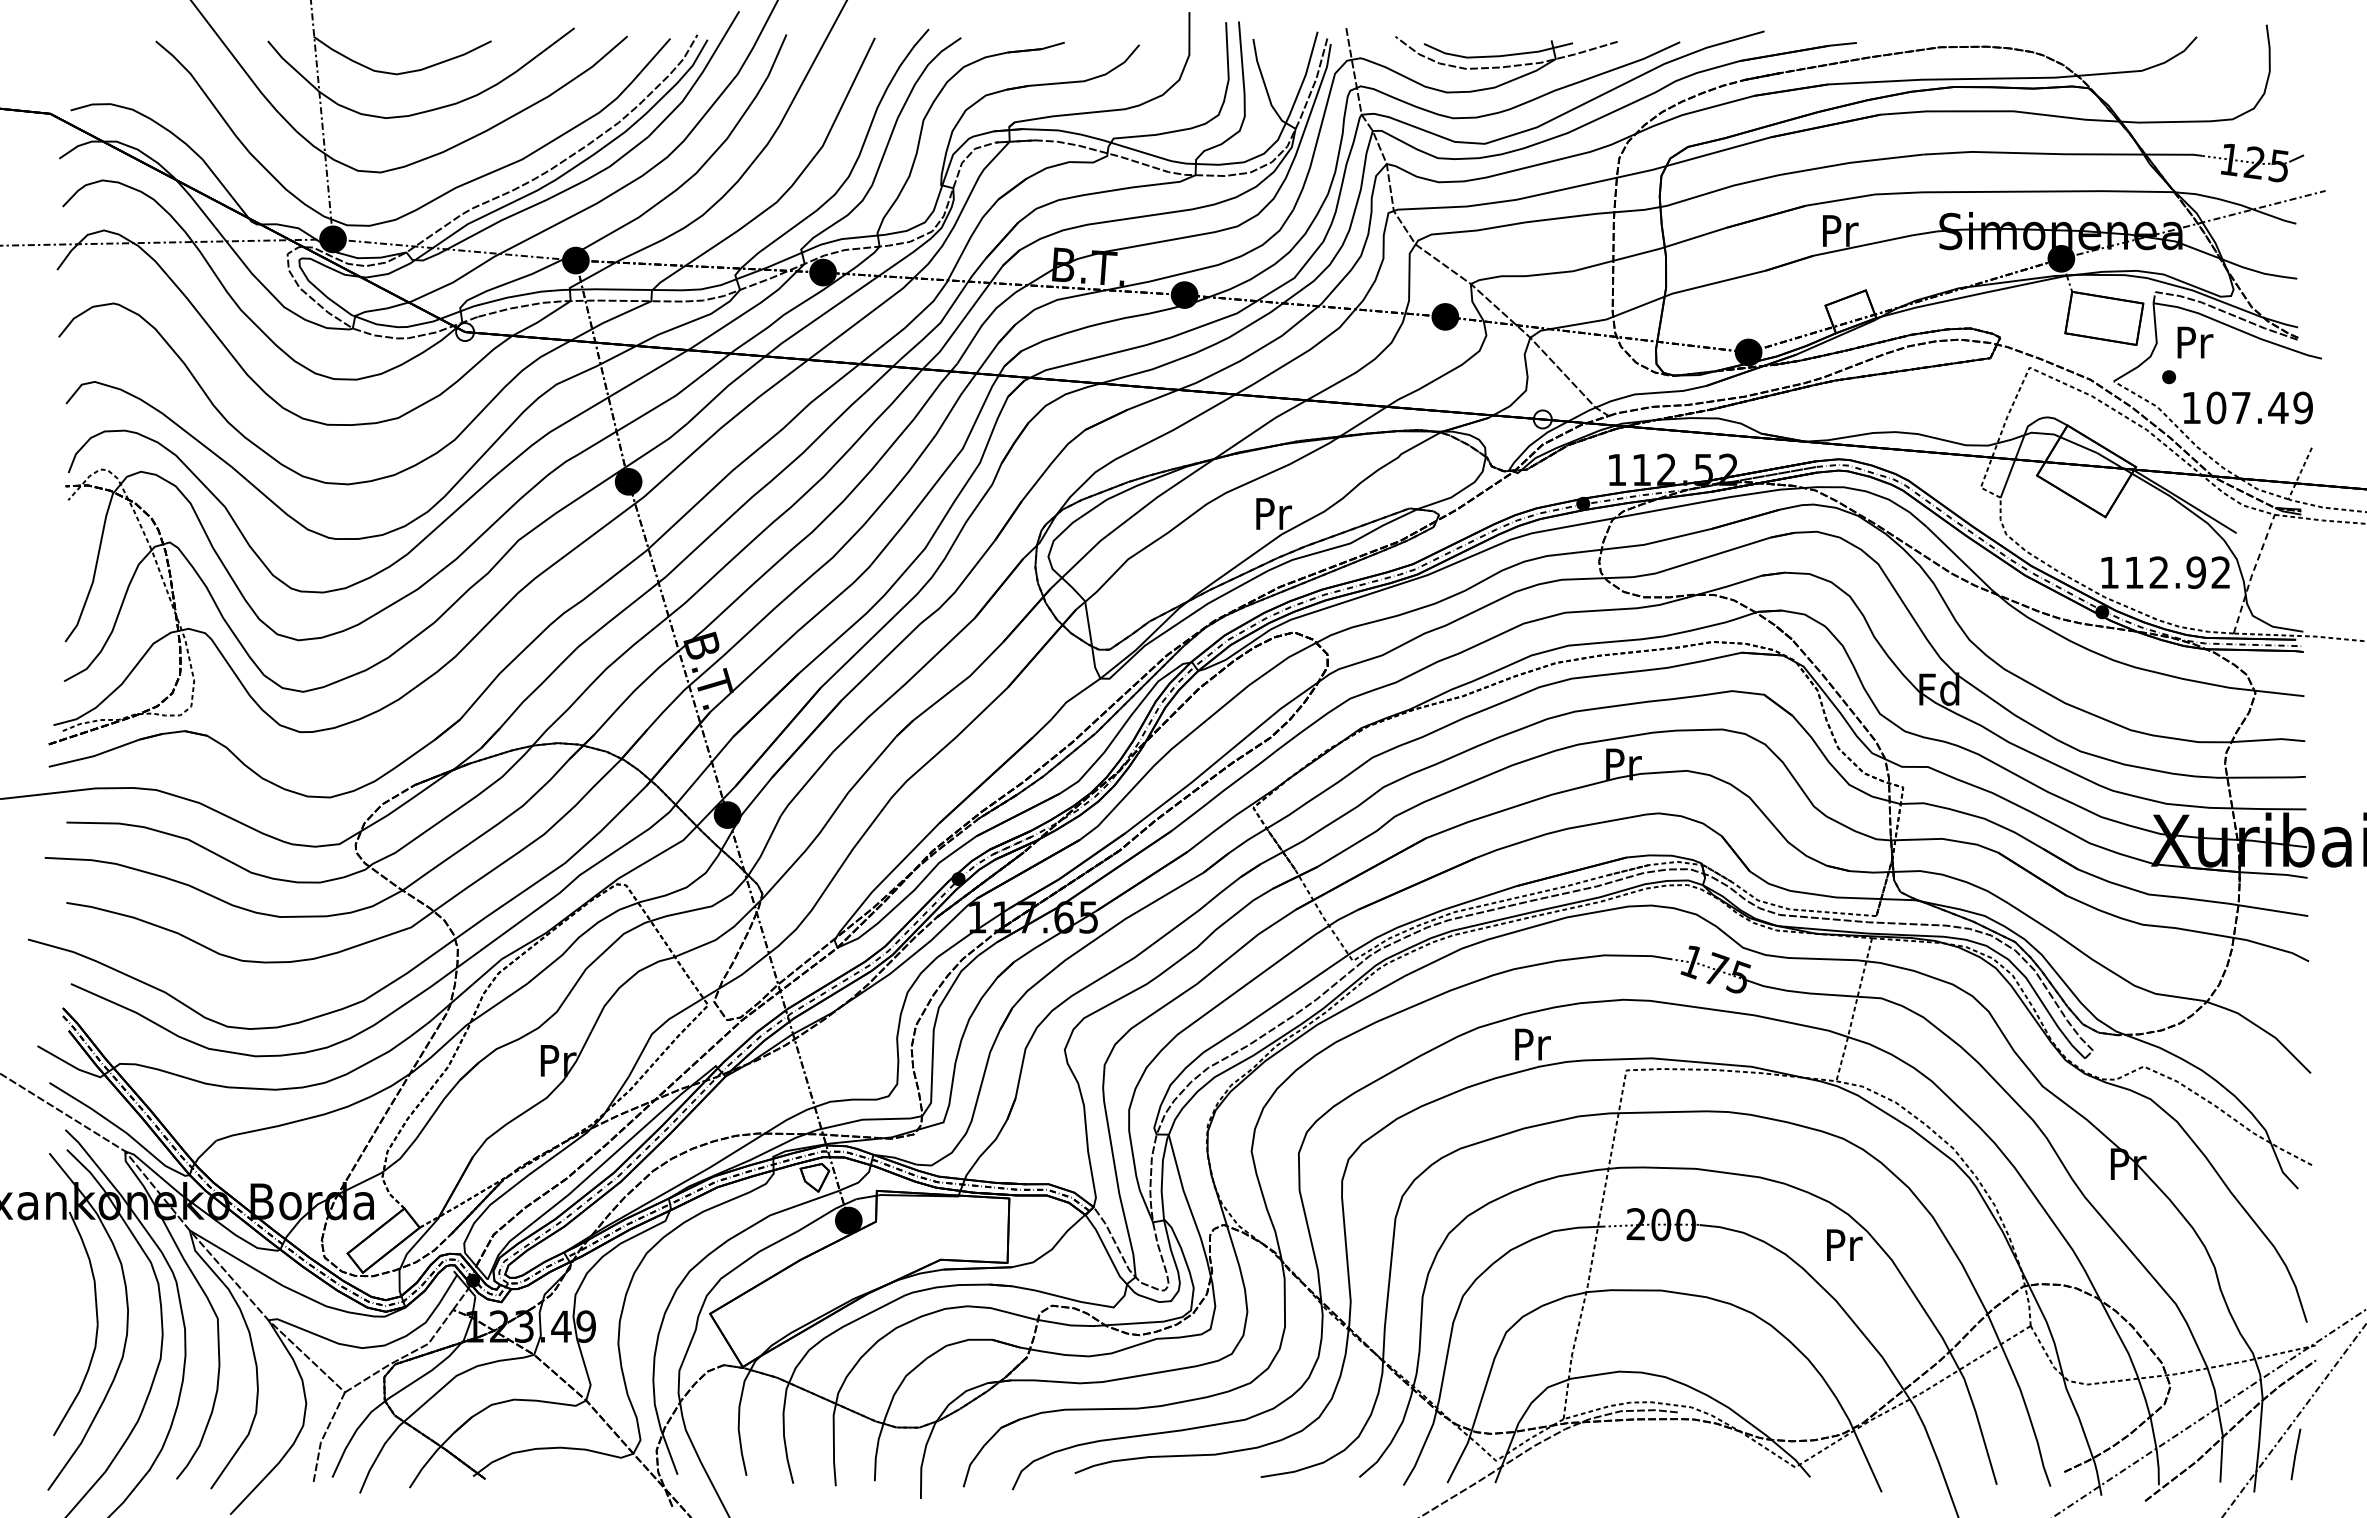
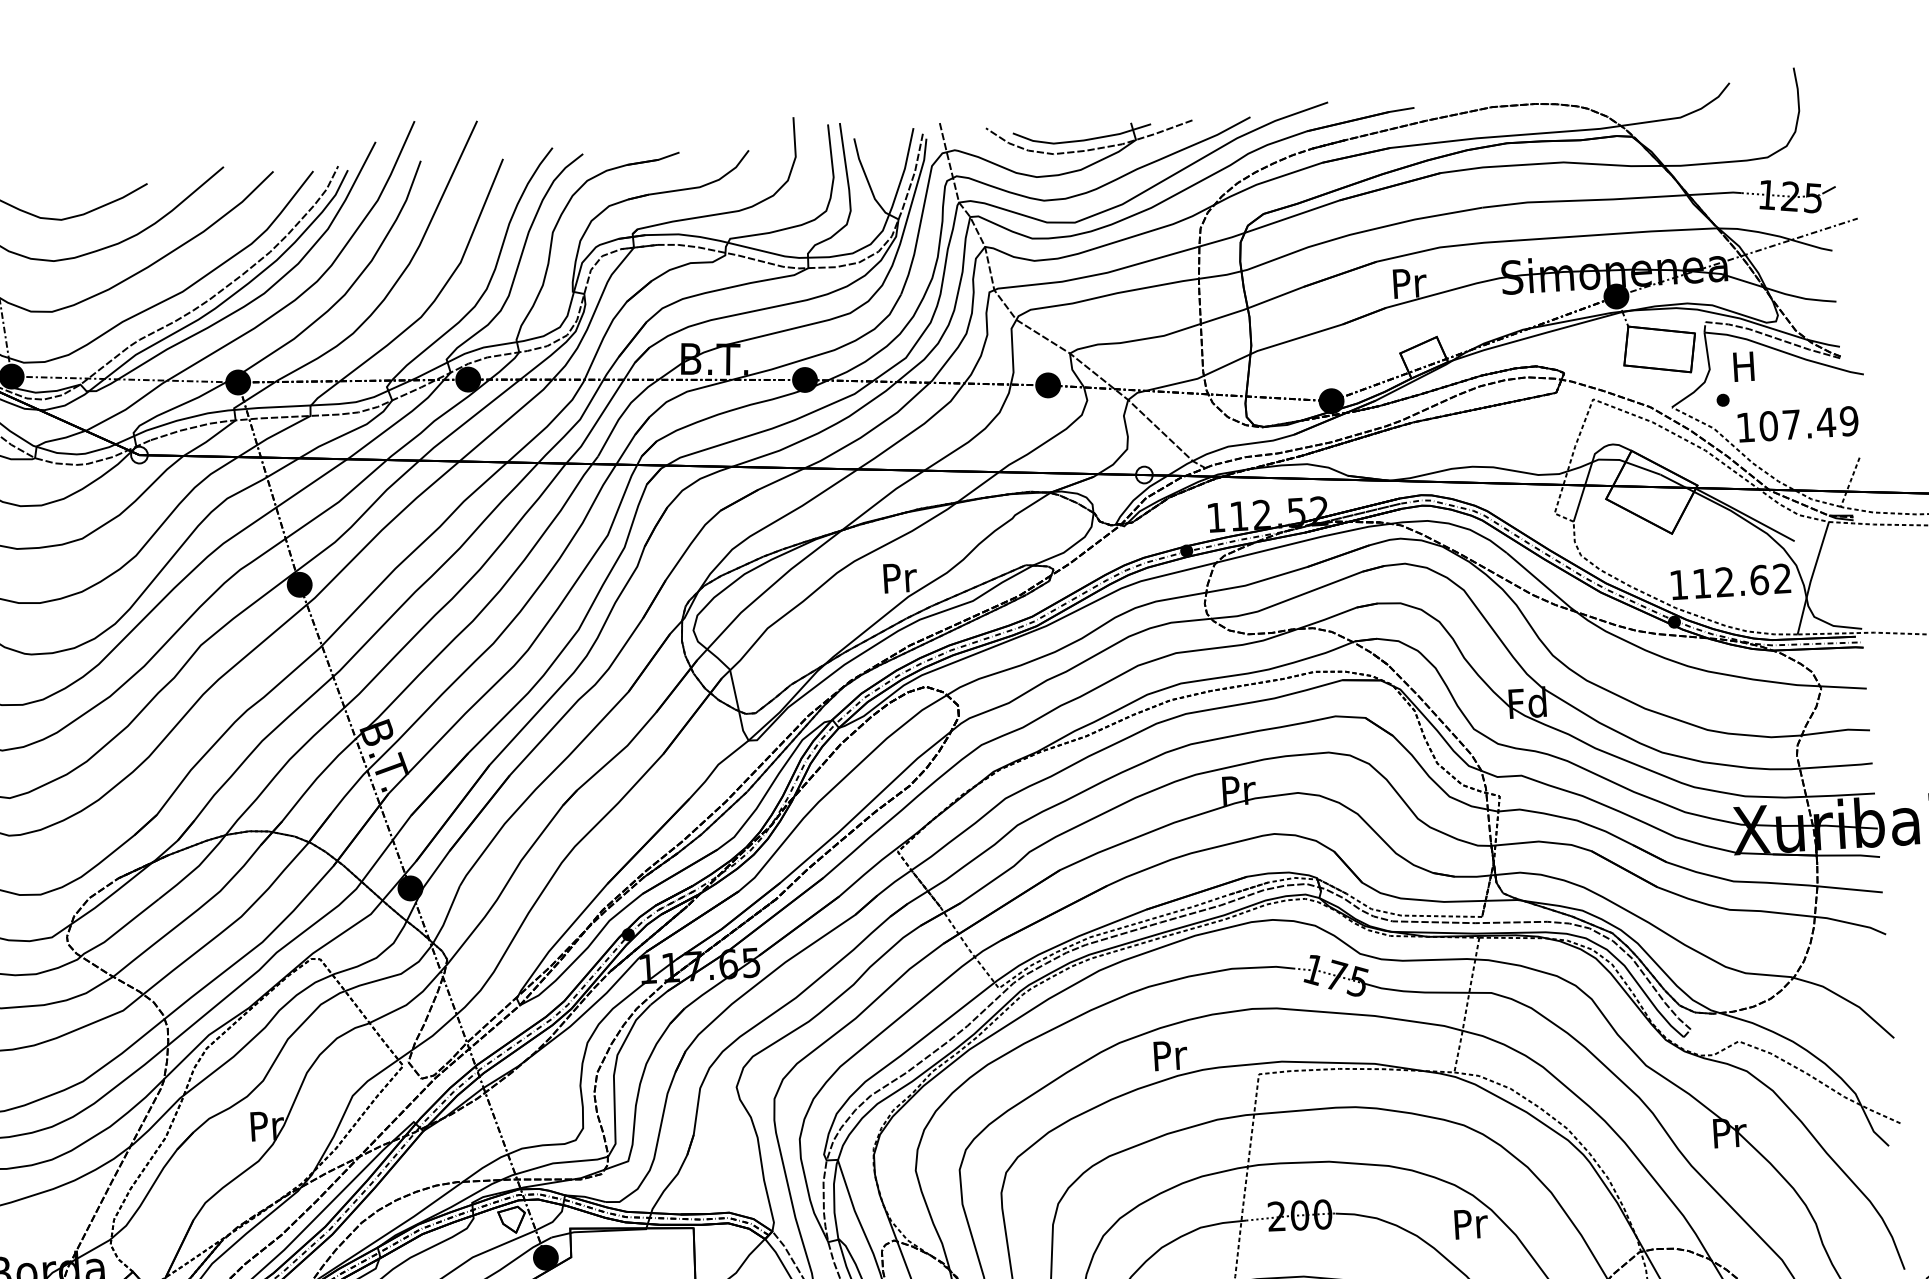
text: (2195, 342) -> (1745, 366), Pr -> H
text: (2196, 572) -> (1759, 579), 112.92 -> 112.62
line: (2252, 574) -> (1811, 578), dashed -> solid

